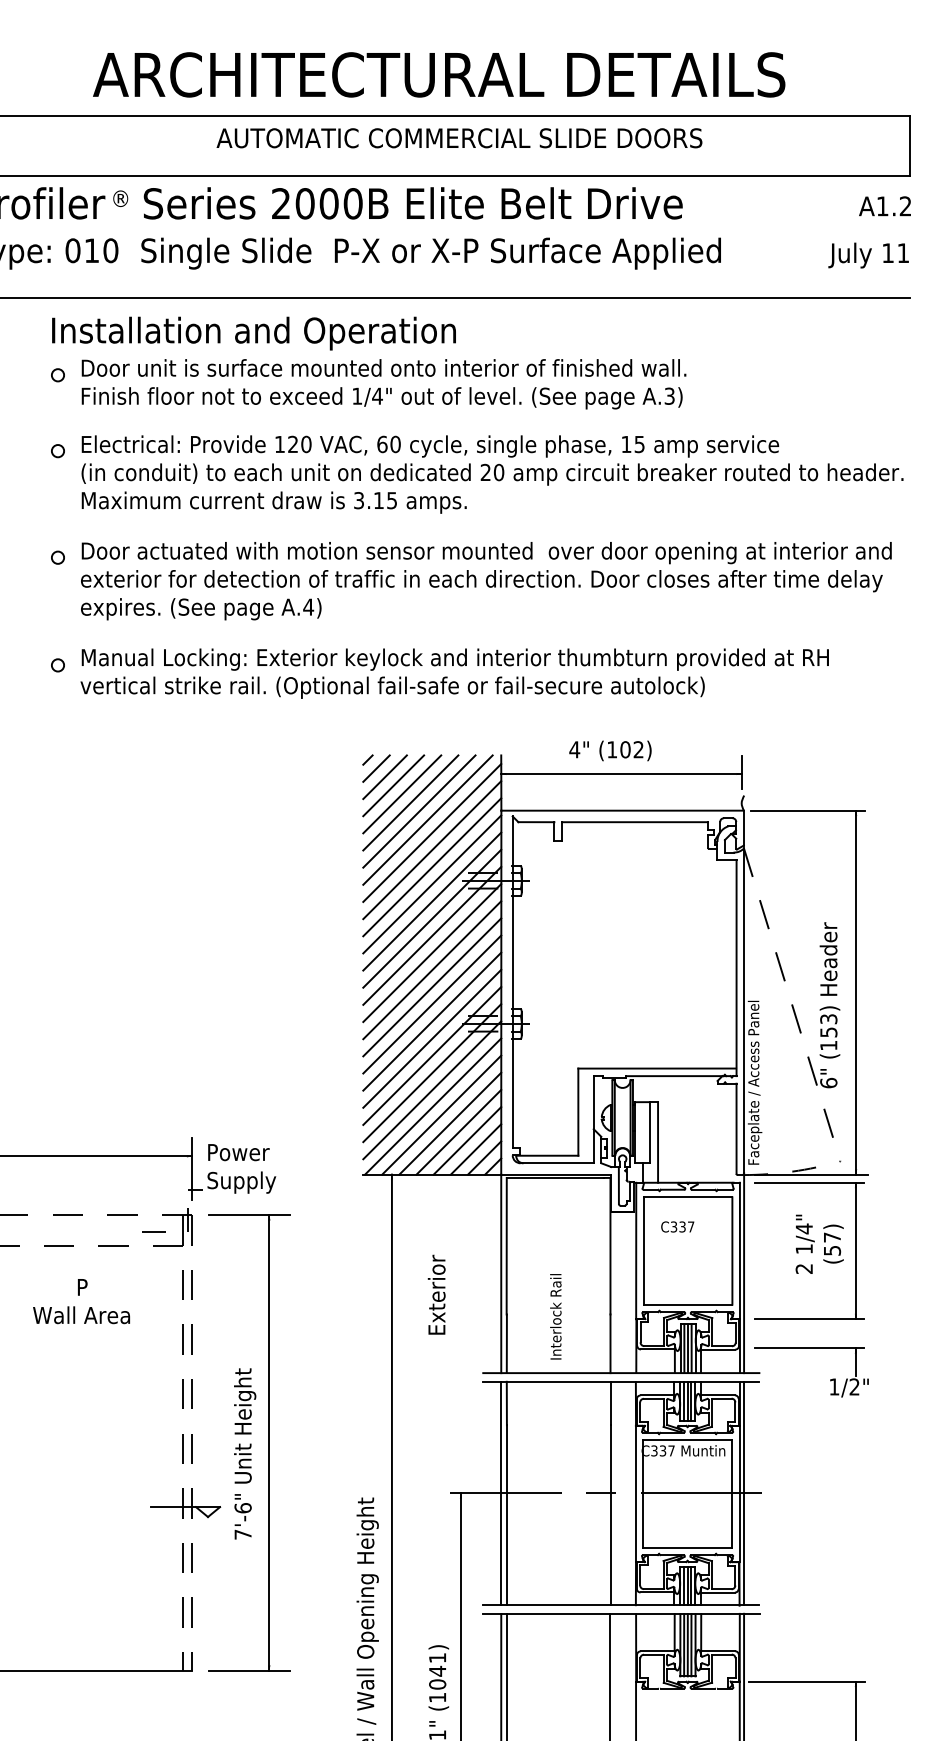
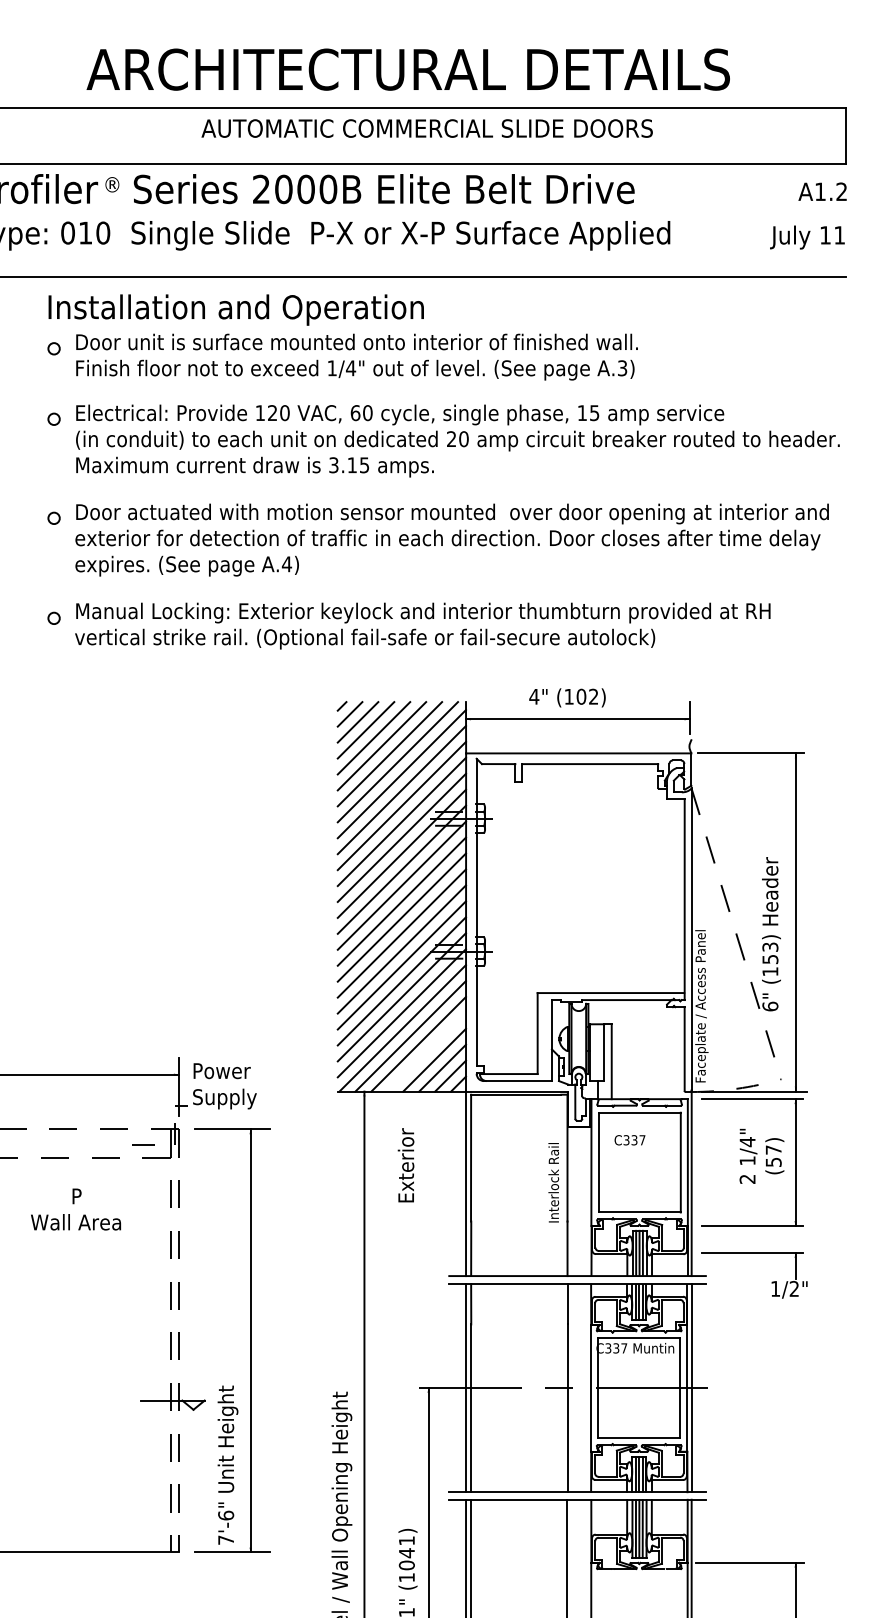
line: (458, 1131) -> (426, 1051), removed
text: (436, 1295) -> (405, 1165), moved
text: (555, 1316) -> (553, 1182), moved
text: (244, 1453) -> (227, 1464), moved

